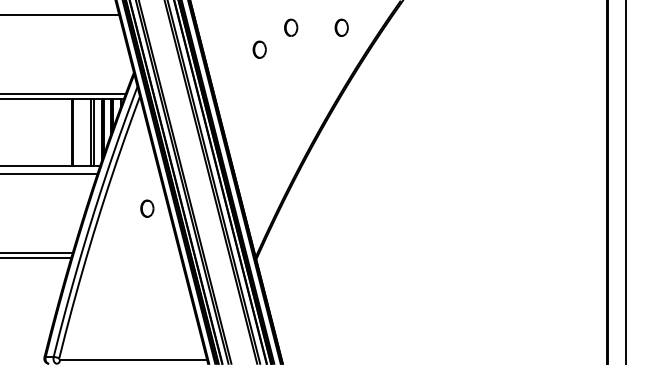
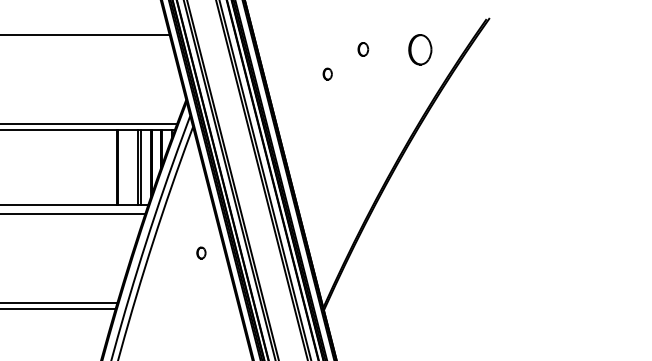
part: (291, 27) -> (363, 49), size x0.7
part: (341, 27) -> (419, 49), size x1.6
part: (259, 49) -> (327, 73), size x0.6
part: (147, 208) -> (201, 252), size x0.6

